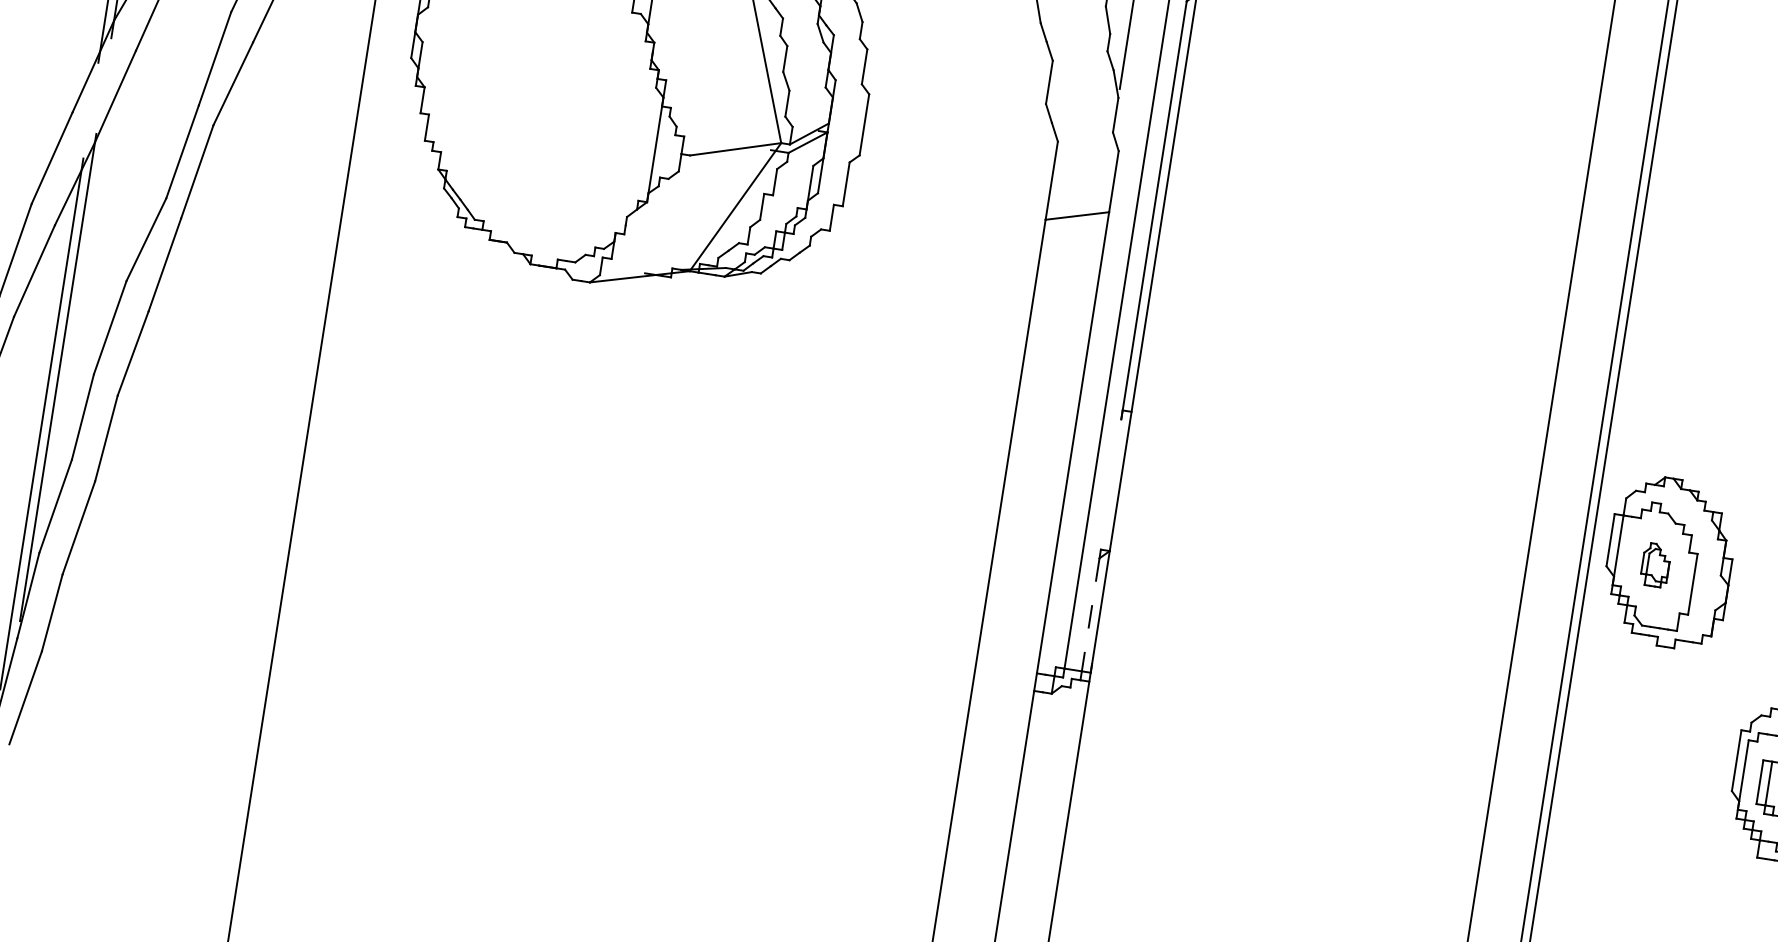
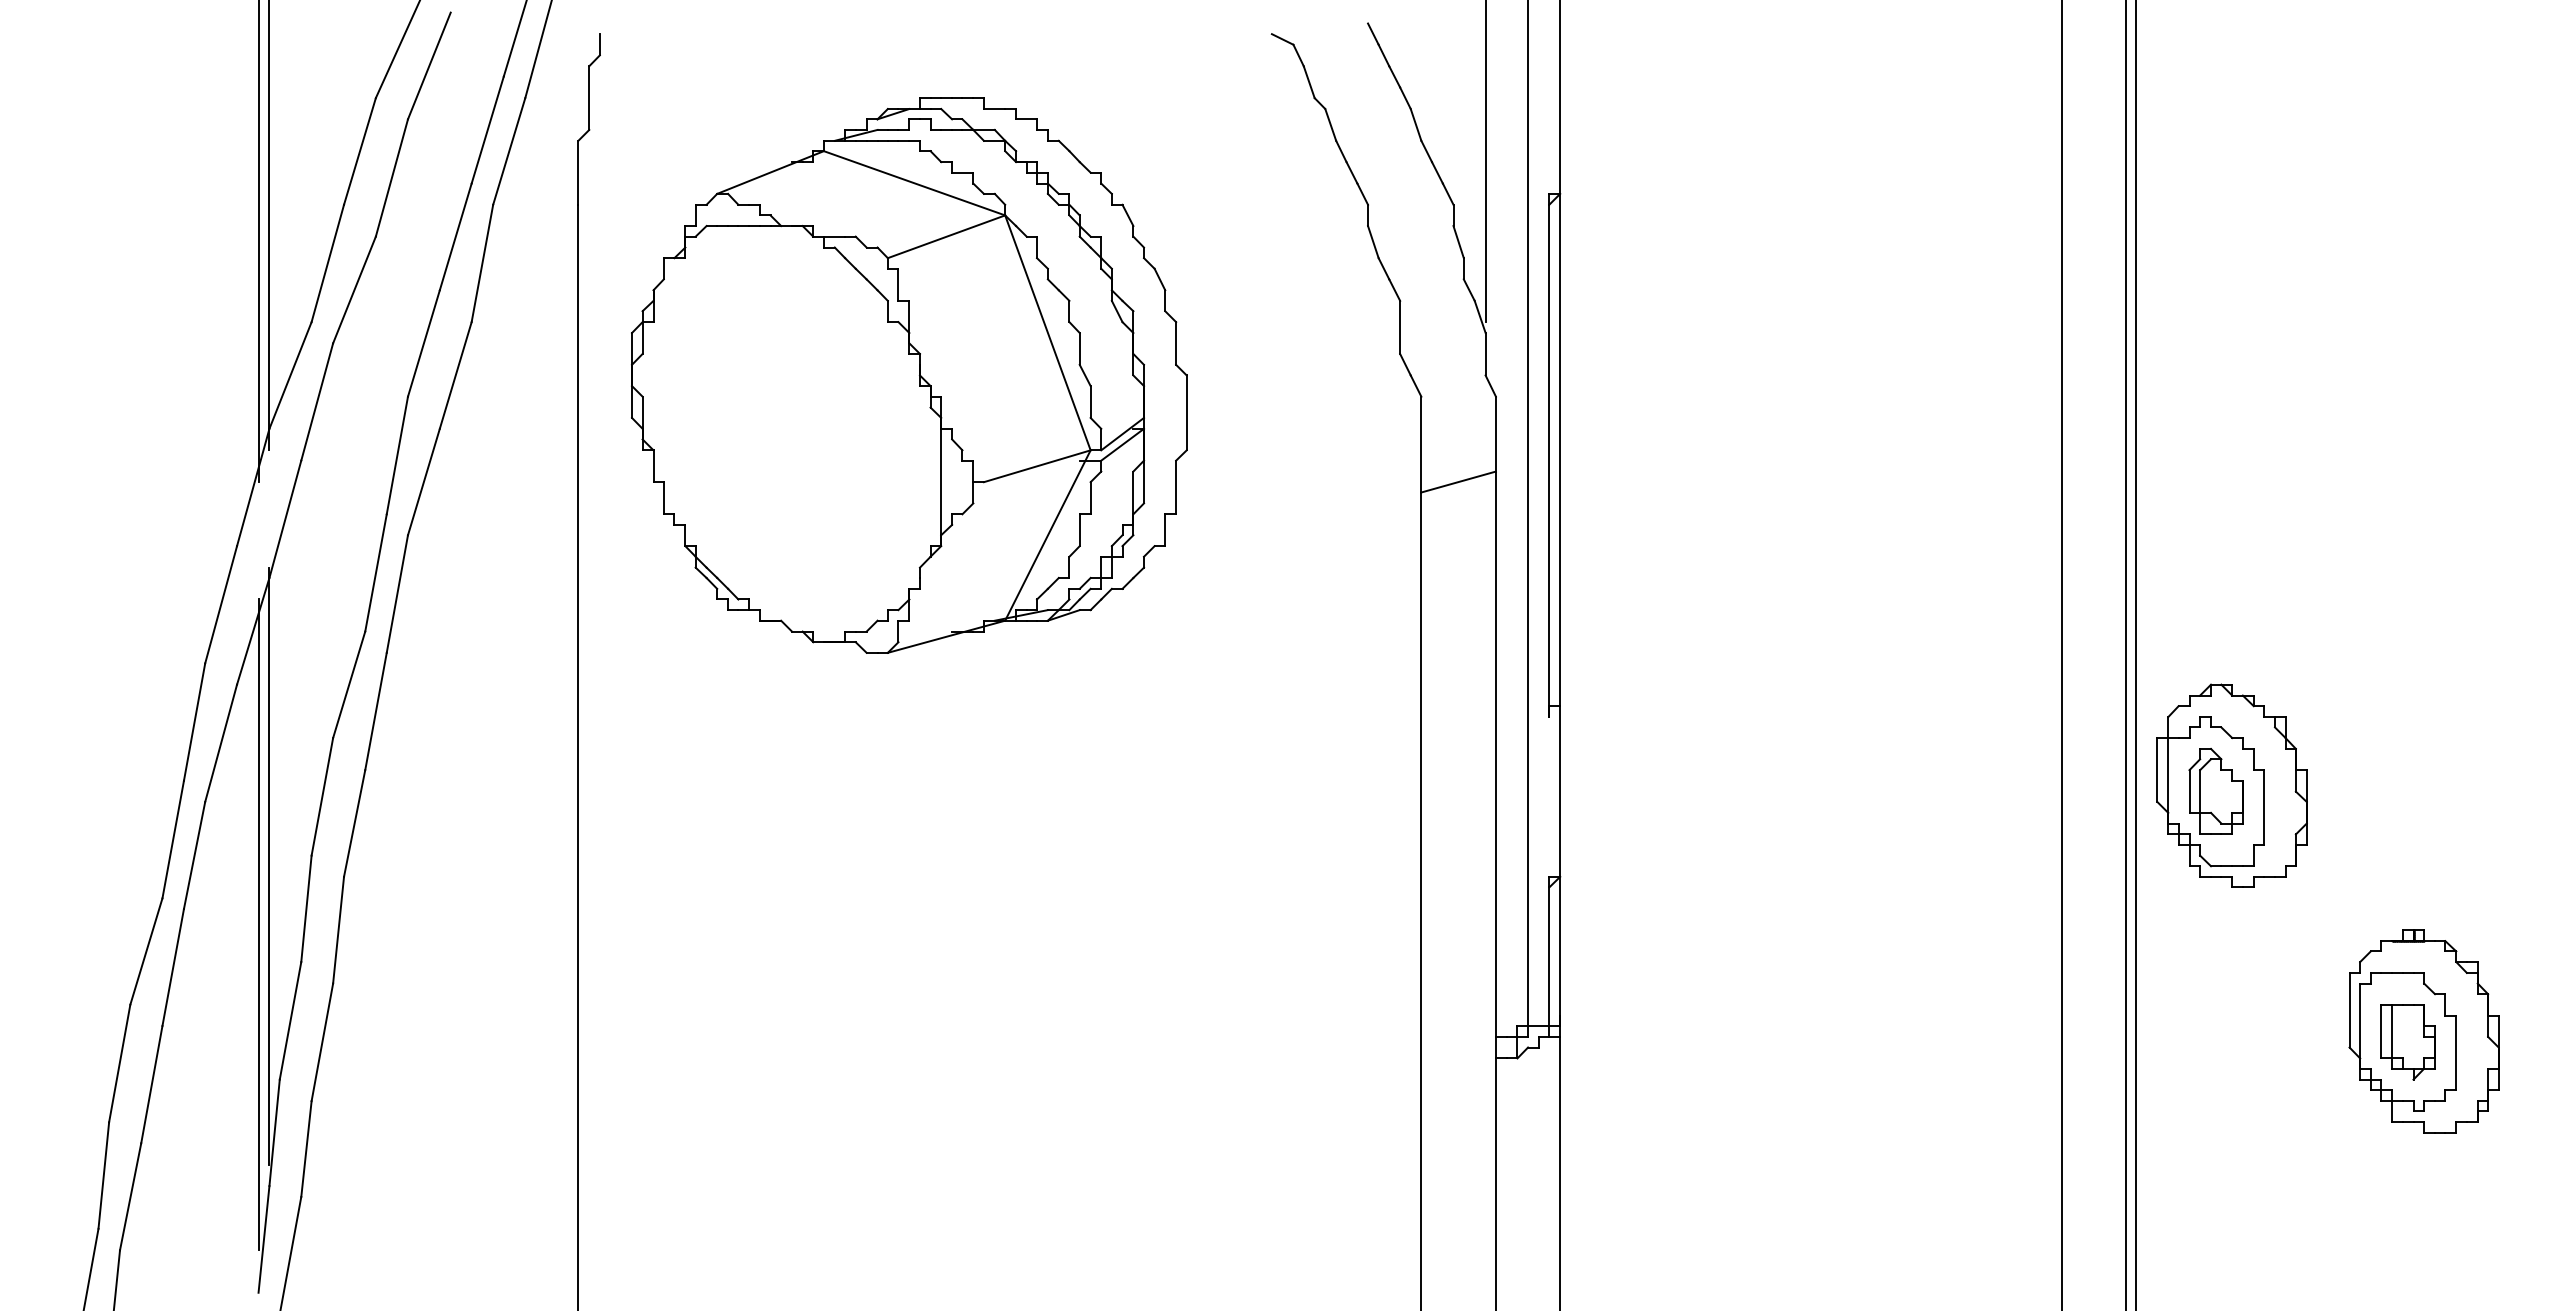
part: (1655, 565) -> (2215, 791), size x1.67
line: (1090, 615) -> (1549, 957), dashed -> solid

